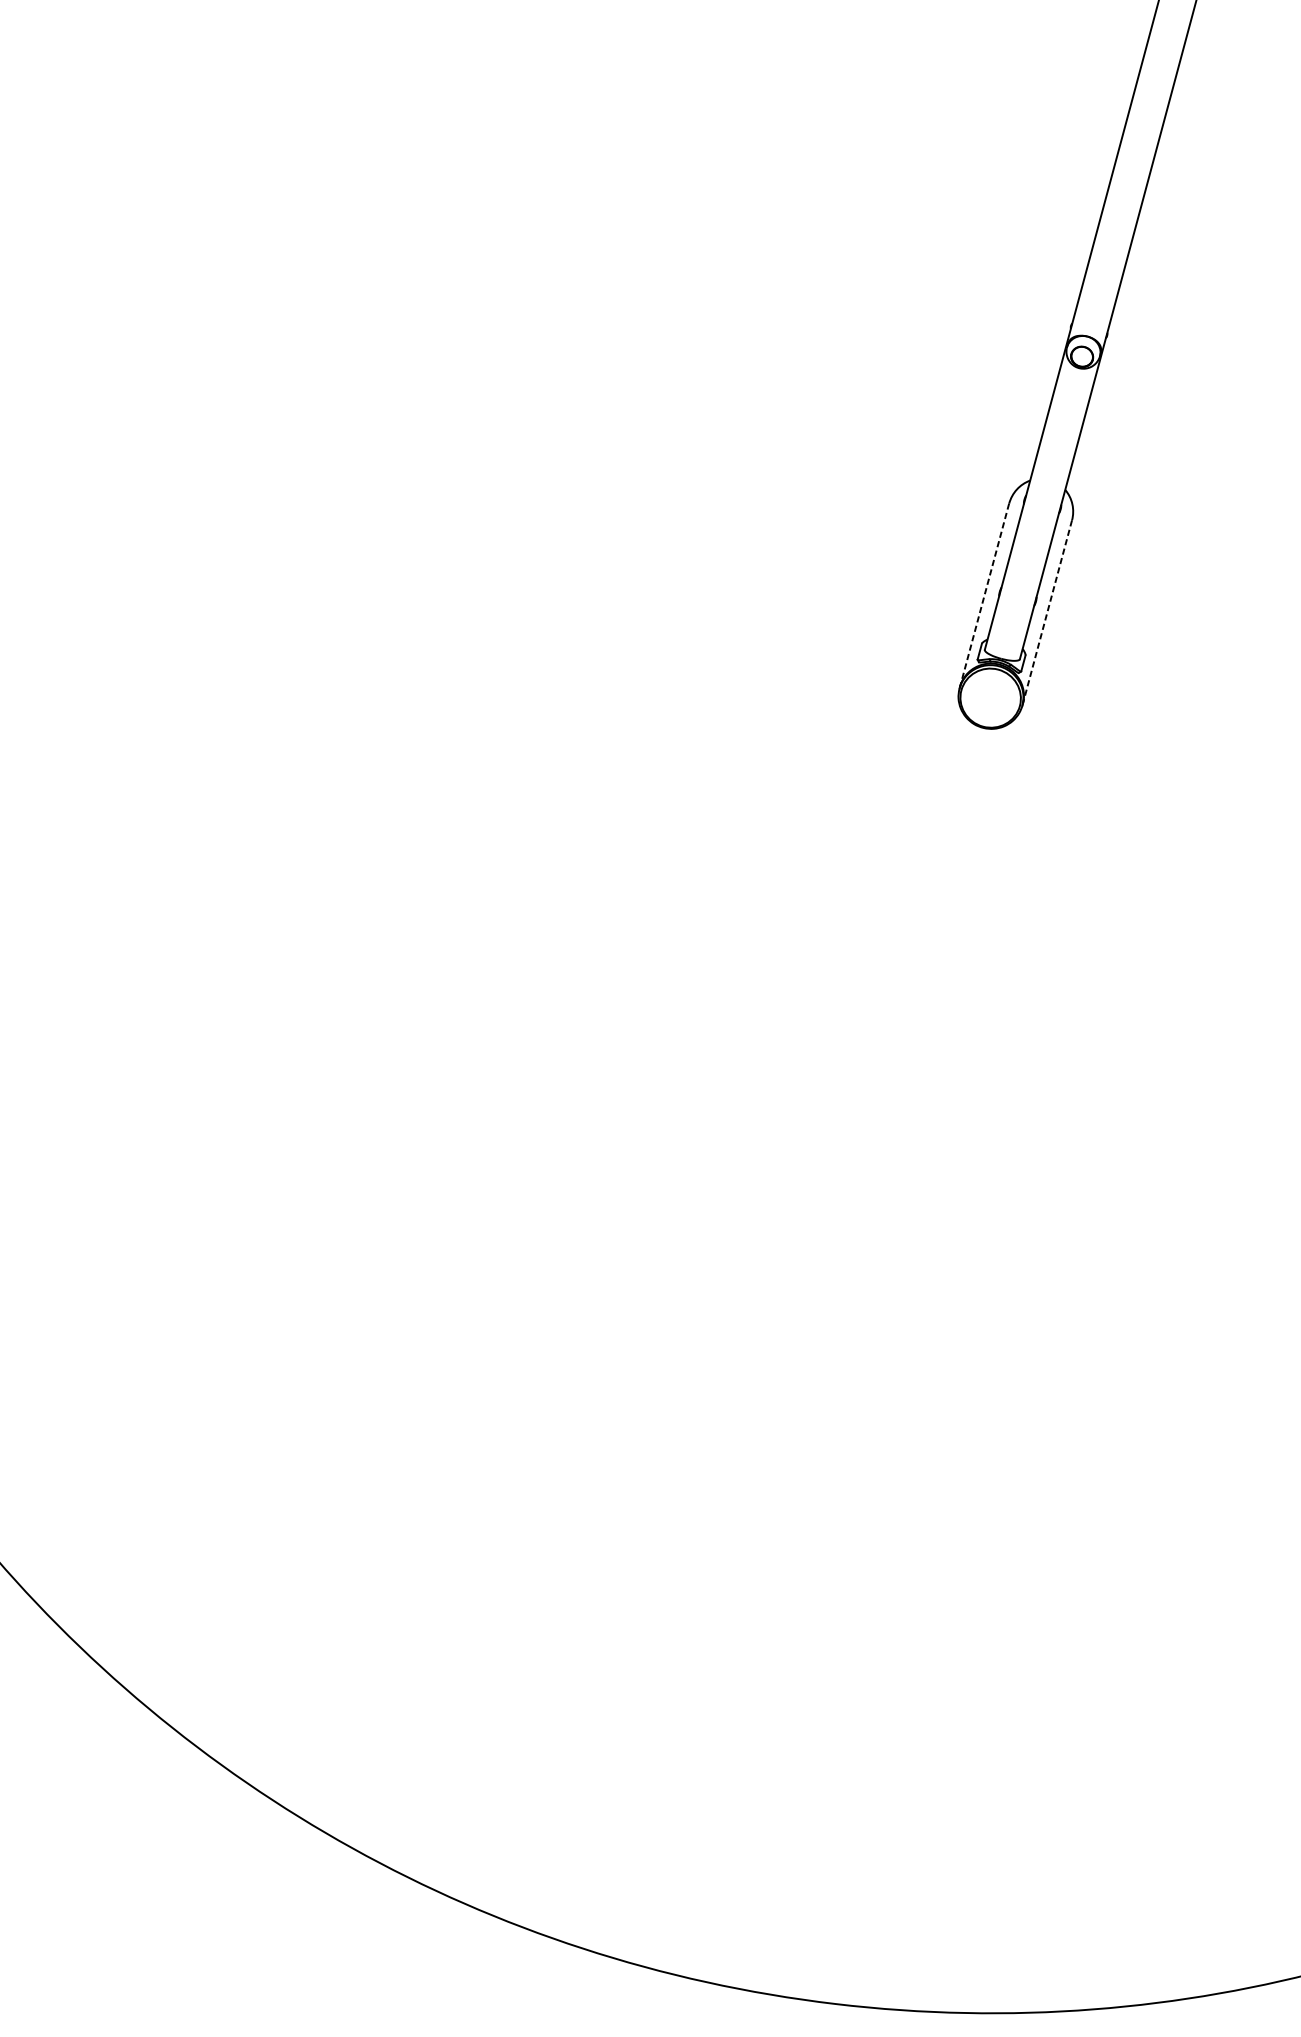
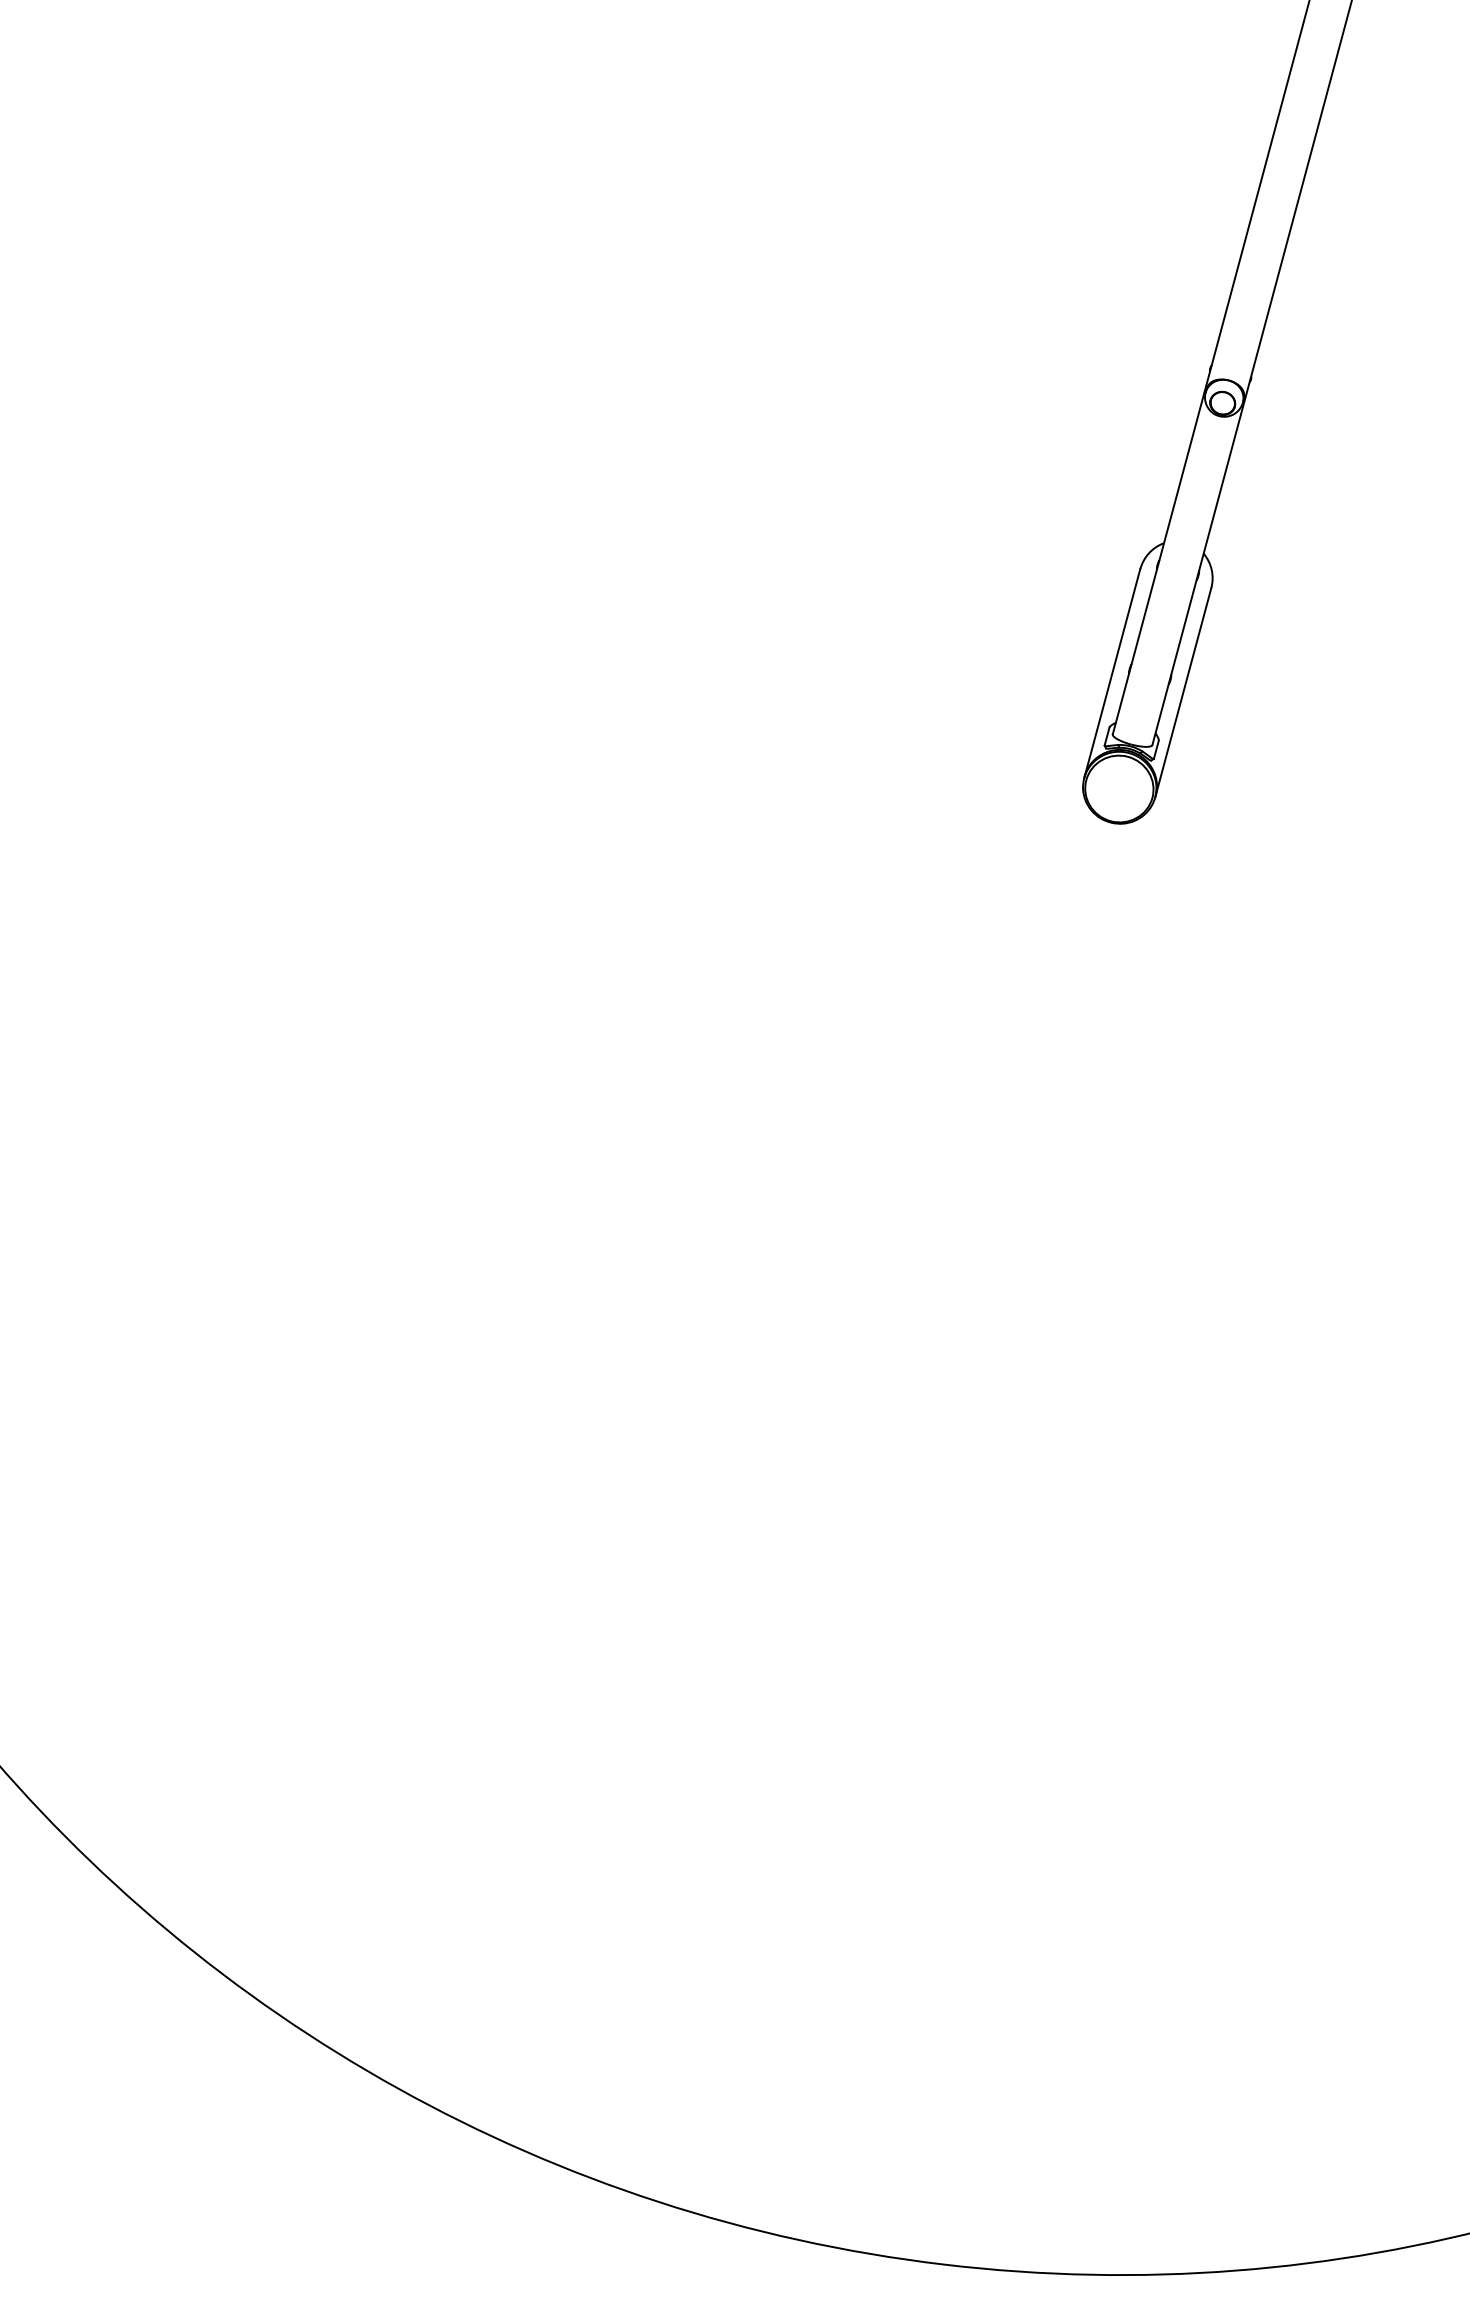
line: (984, 595) -> (1112, 673), dashed -> solid
line: (1047, 612) -> (1183, 692), dashed -> solid

